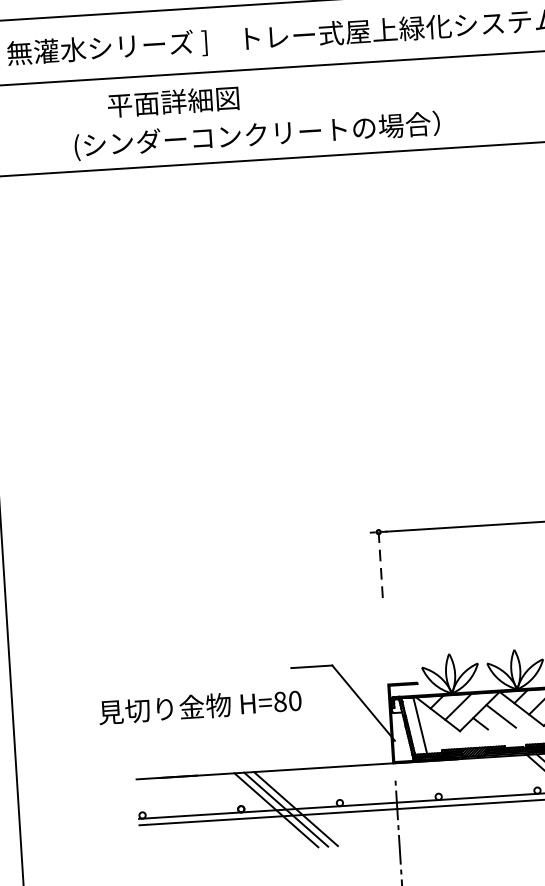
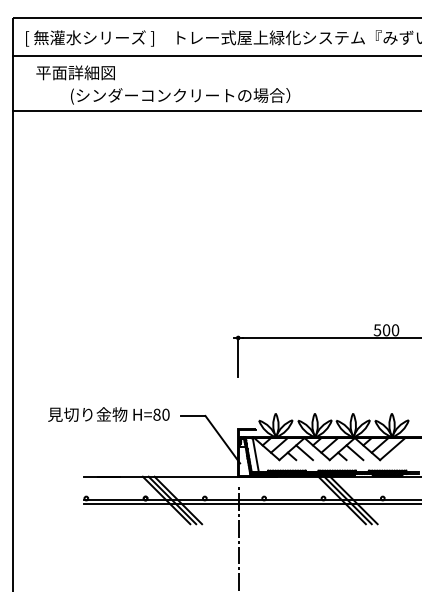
text: (173, 101) -> (75, 72), moved
line: (381, 564) -> (238, 357), dashed -> solid
text: (199, 706) -> (108, 414), moved

